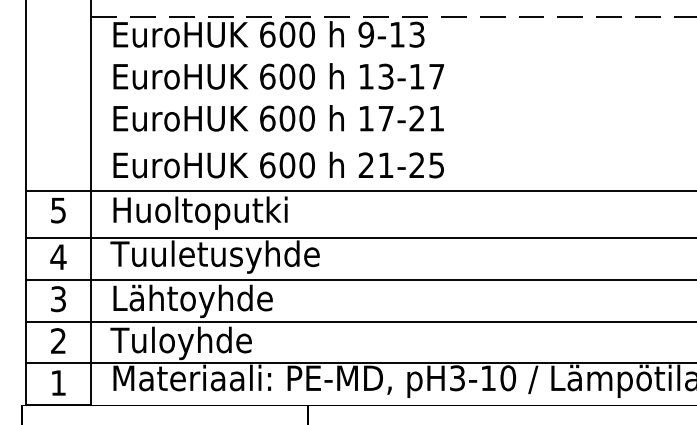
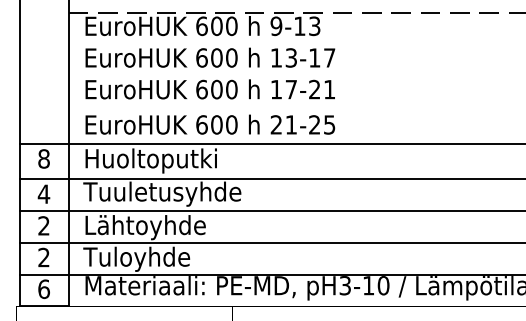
text: (57, 209) -> (43, 158), 5 -> 8
text: (57, 298) -> (43, 225), 3 -> 2
text: (57, 383) -> (43, 289), 1 -> 6

